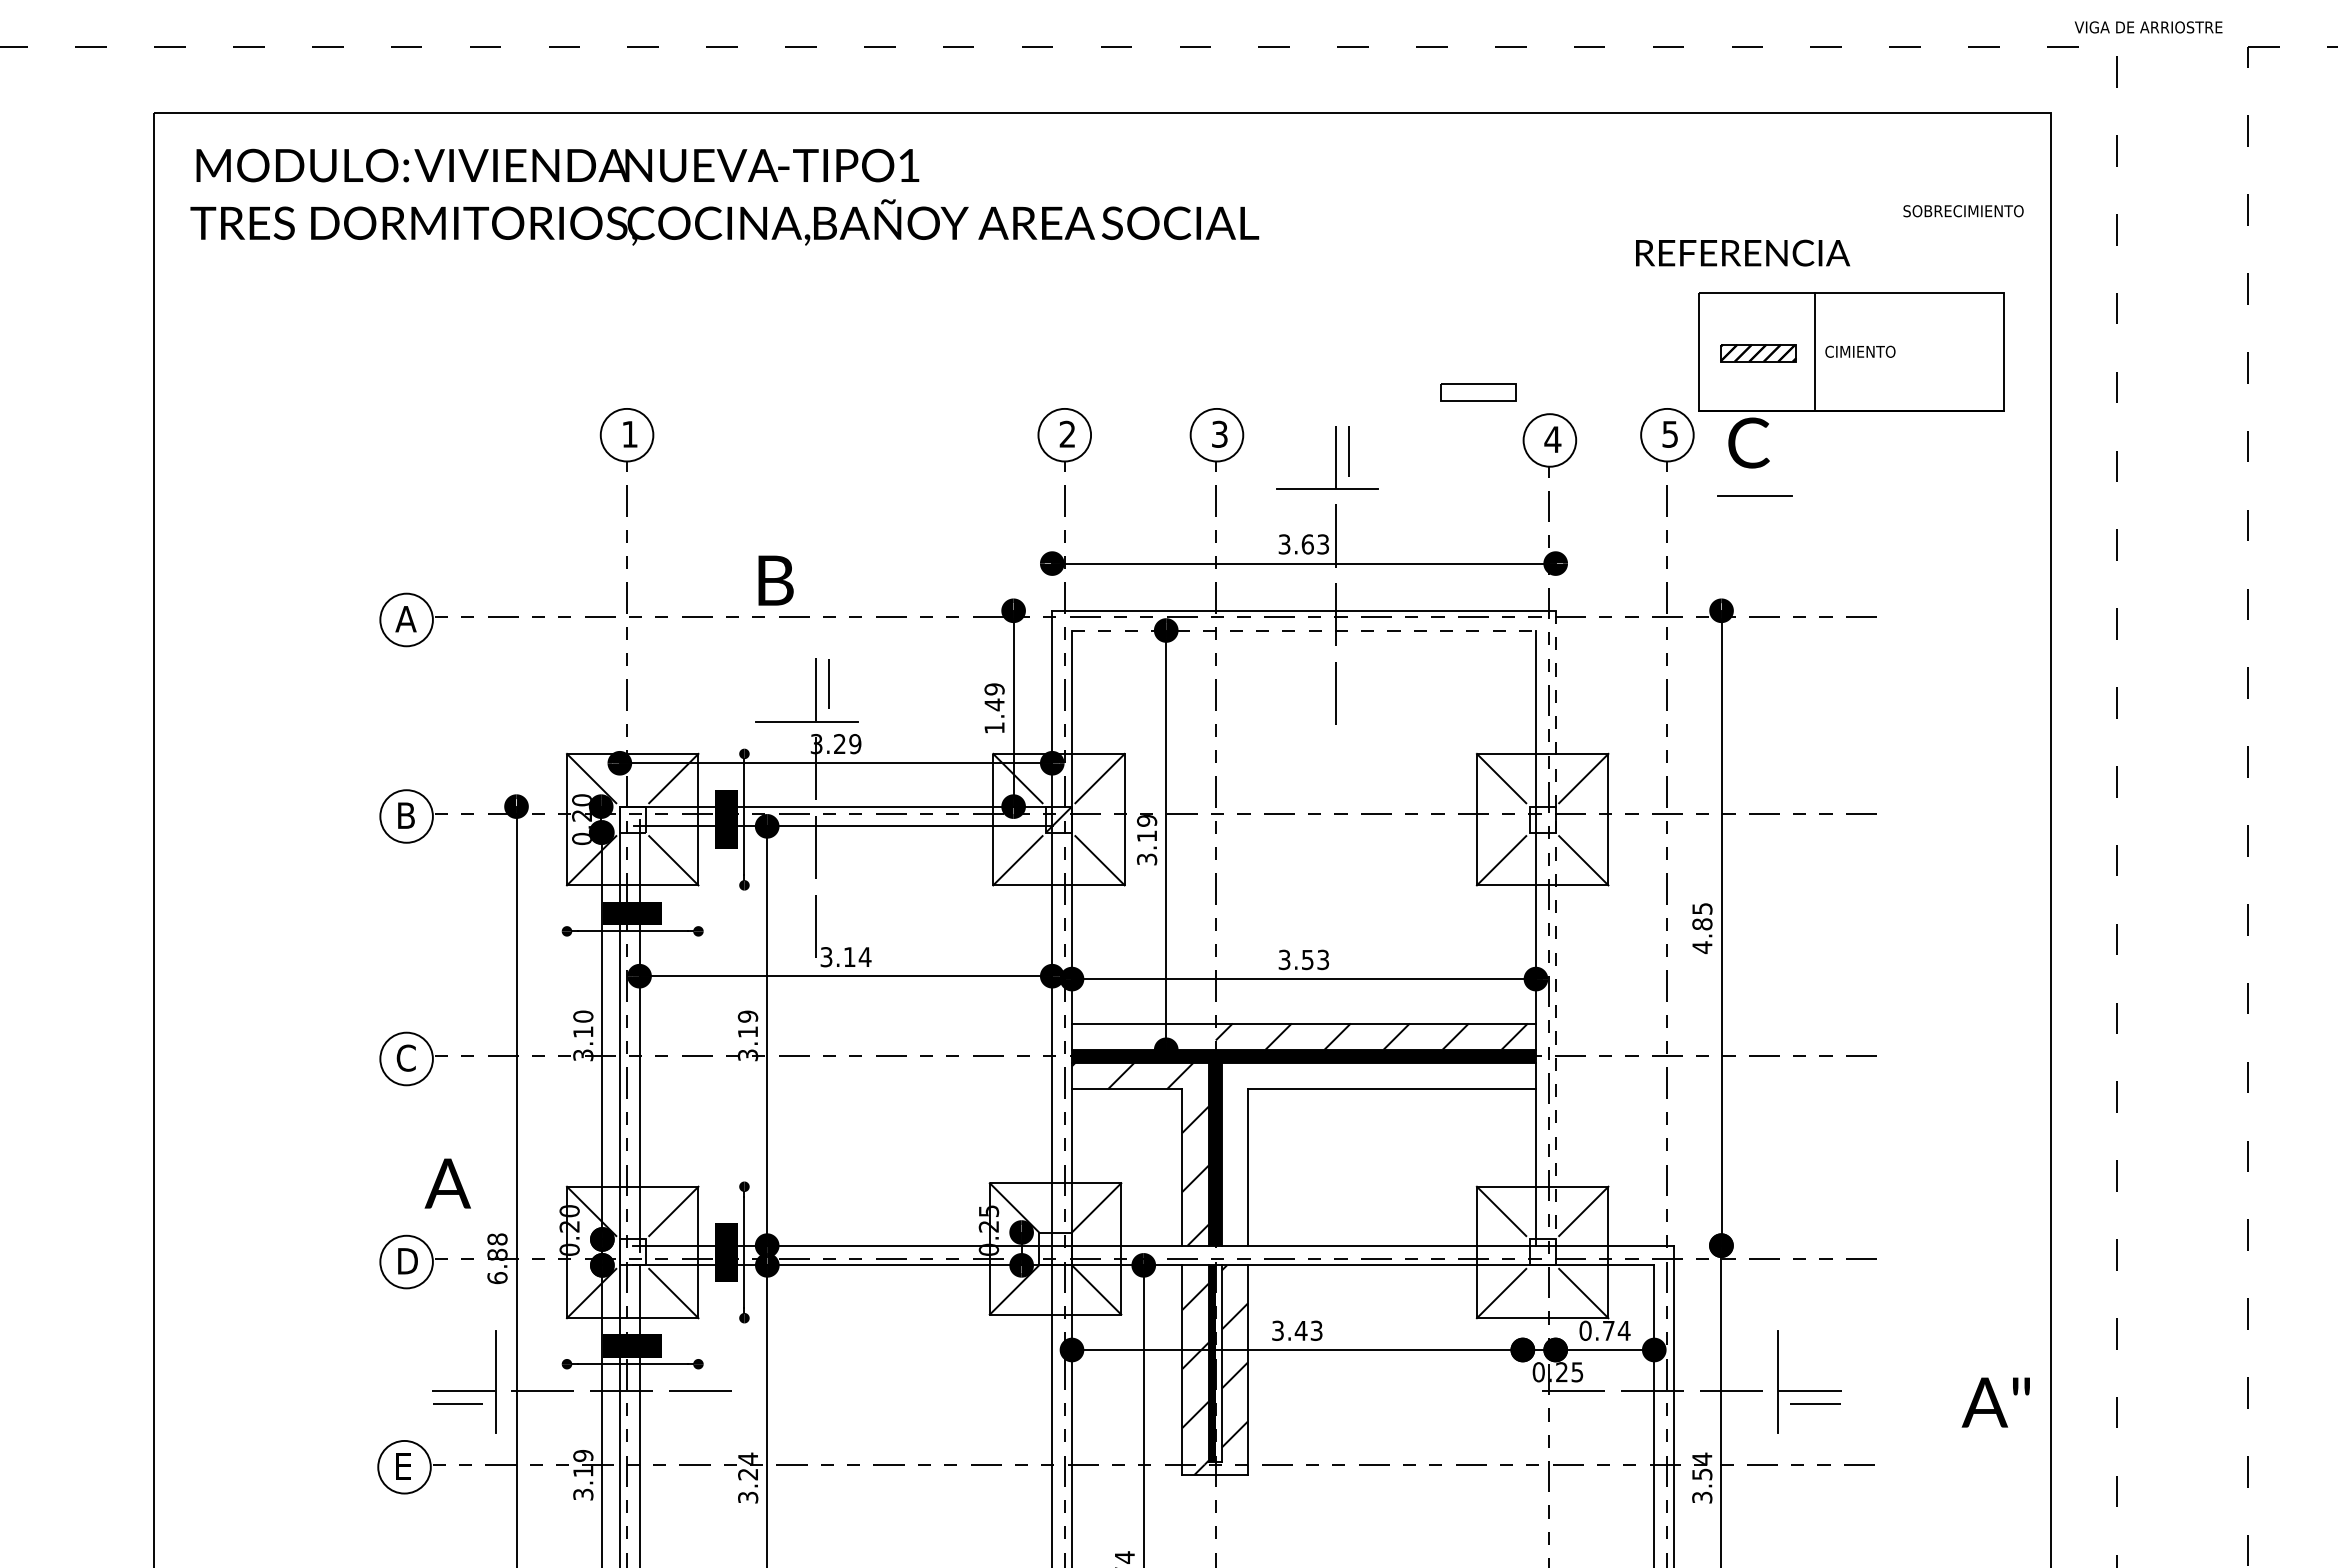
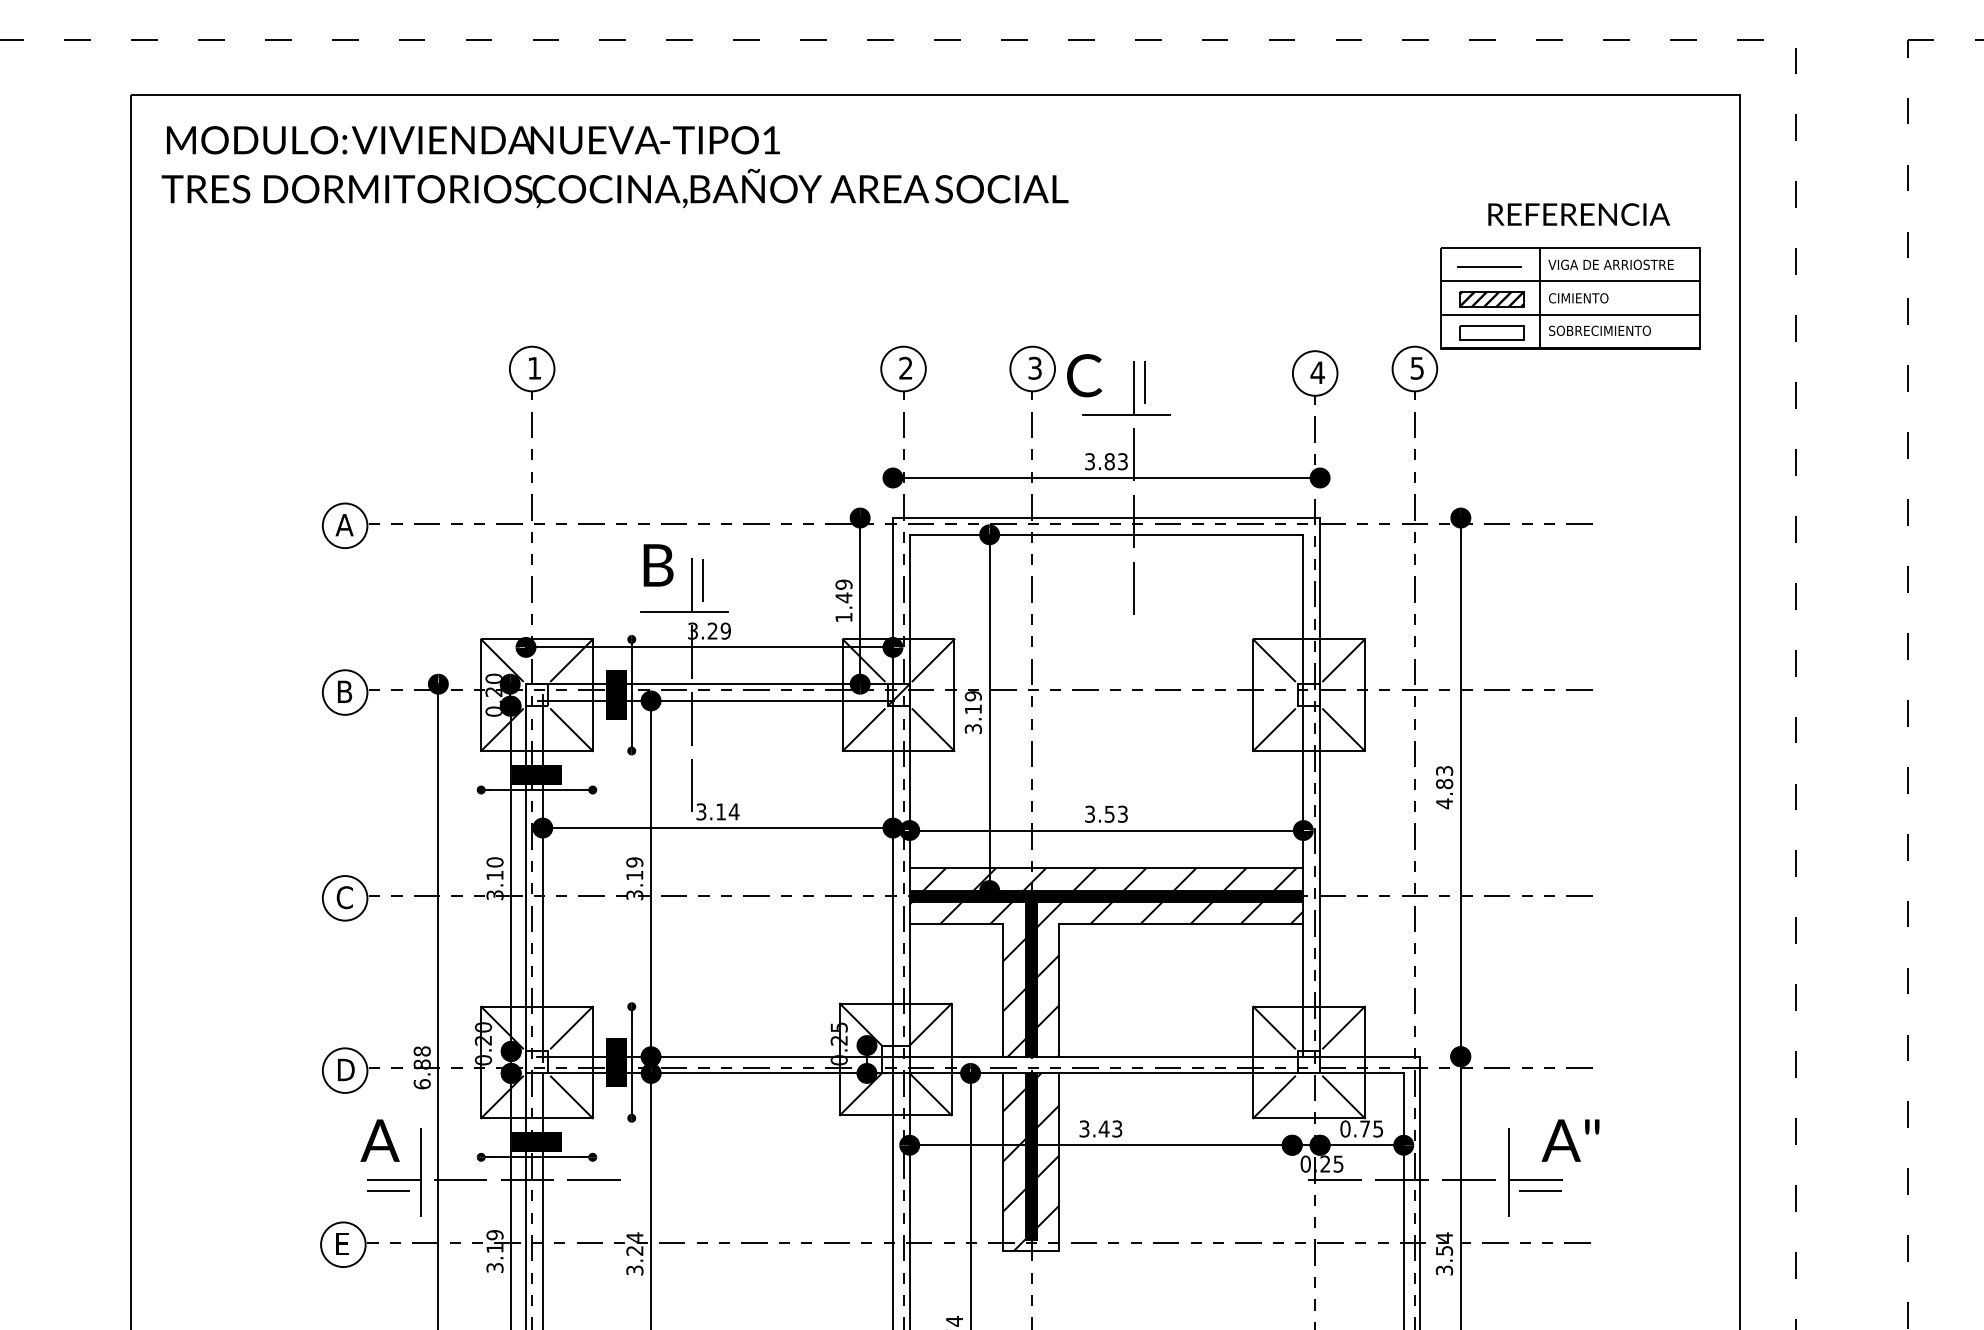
text: (2148, 27) -> (1610, 264), moved
text: (1963, 211) -> (1599, 331), moved
text: (1743, 252) -> (1579, 214), moved
line: (1850, 332) -> (1570, 281), added
line: (1850, 371) -> (1570, 314), added
part: (1478, 392) -> (1492, 332), moved
text: (1748, 442) -> (1084, 375), moved
line: (1754, 495) -> (1488, 266), moved
text: (1307, 544) -> (1109, 461), 3.63 -> 3.83
text: (775, 580) -> (658, 565), moved
line: (1303, 630) -> (1106, 534), dashed -> solid
text: (1701, 908) -> (1443, 770), 4.85 -> 4.83
line: (1555, 928) -> (1319, 787), dashed -> solid
hatch: (1151, 1036) -> (977, 879), added
hatch: (1378, 1153) -> (1169, 978), added
text: (447, 1183) -> (379, 1140), moved
text: (1623, 1330) -> (1377, 1128), 0.74 -> 0.75
fill: (1218, 1363) -> (1034, 1156), added
text: (1995, 1402) -> (1570, 1140), moved

